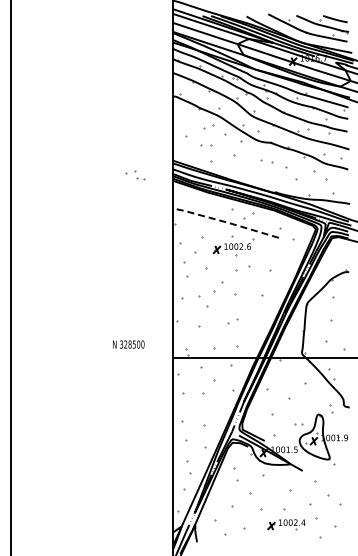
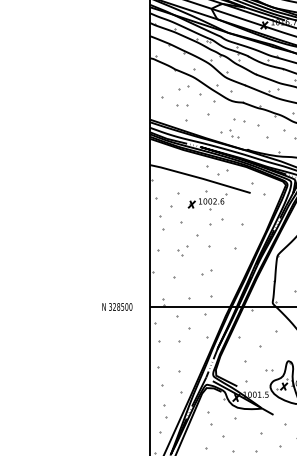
part: (135, 175) -> (230, 133), moved
line: (225, 222) -> (199, 178), dashed -> solid
part: (206, 298) -> (181, 250), size x0.62
text: (128, 344) -> (117, 306), moved

